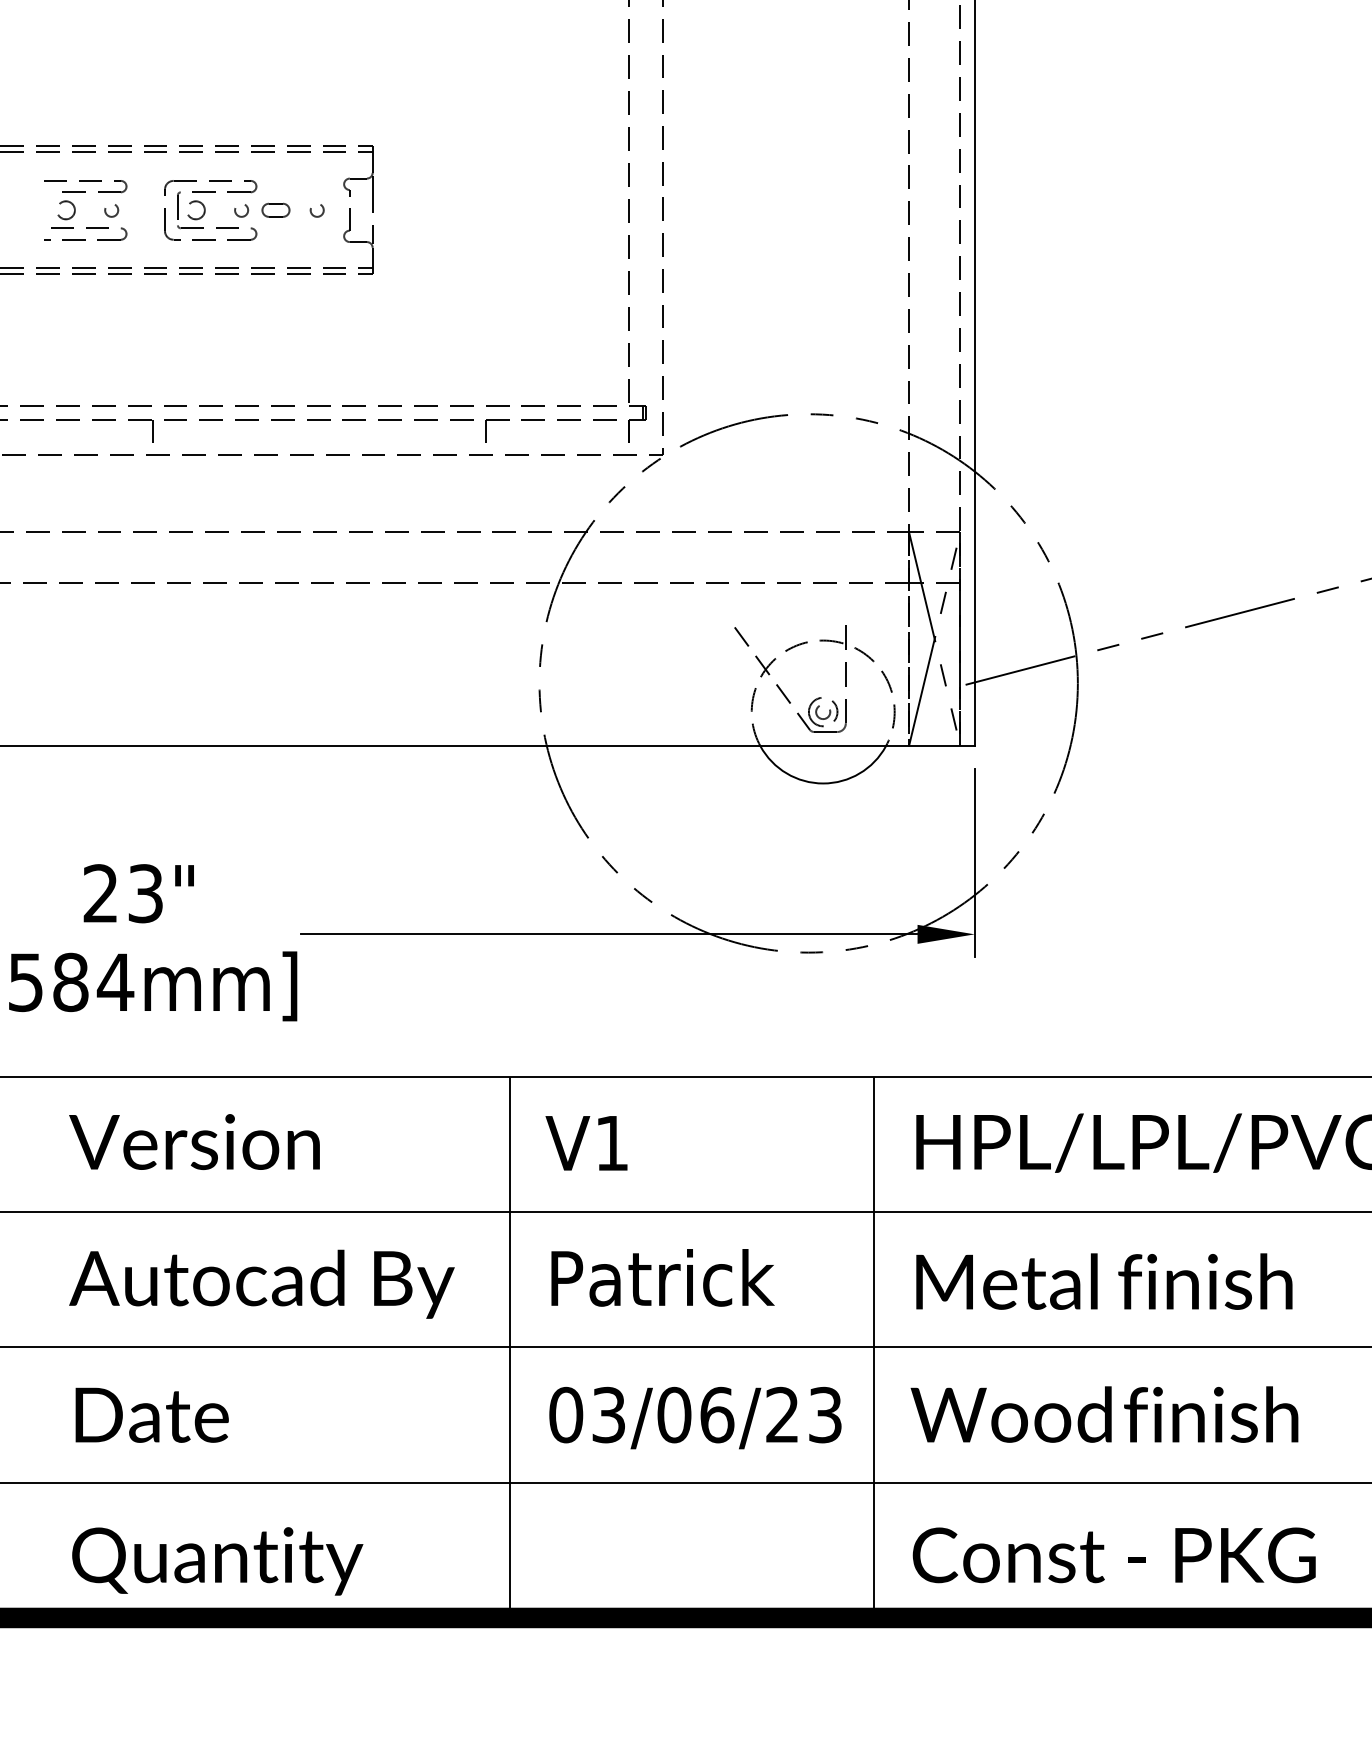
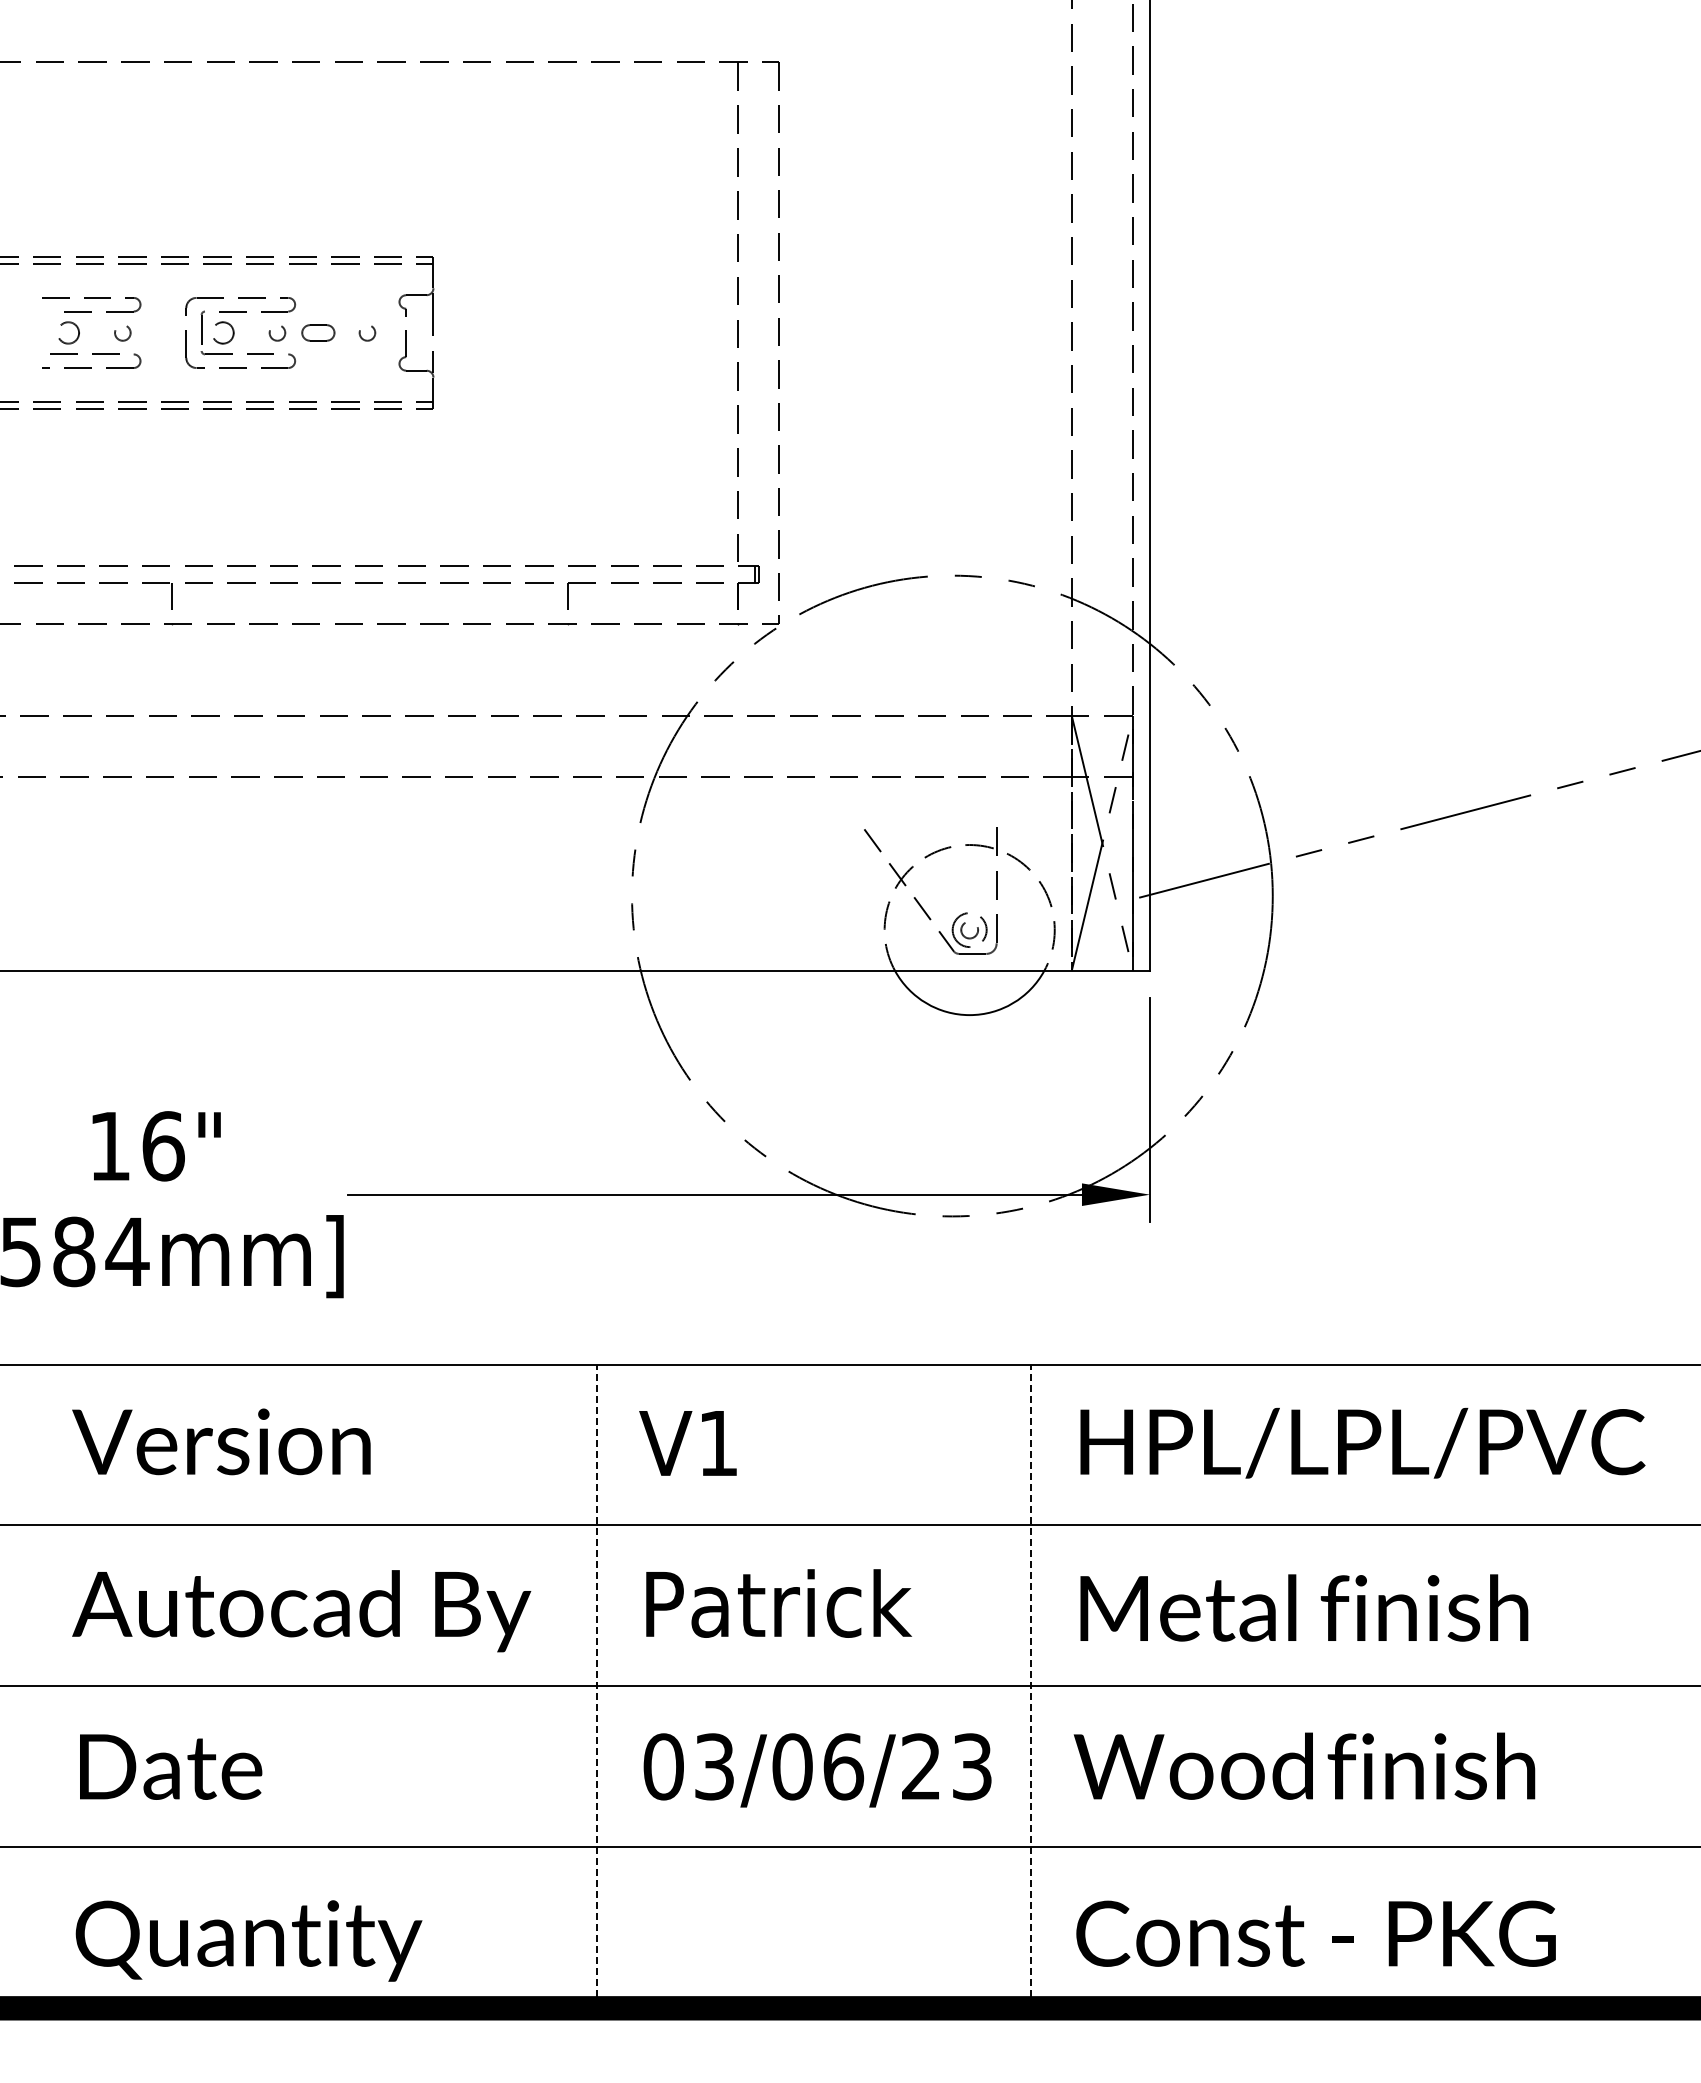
text: (123, 893) -> (136, 1146), 23" -> 16"
line: (509, 1347) -> (596, 1686), solid -> dashed
line: (874, 1347) -> (1030, 1686), solid -> dashed

